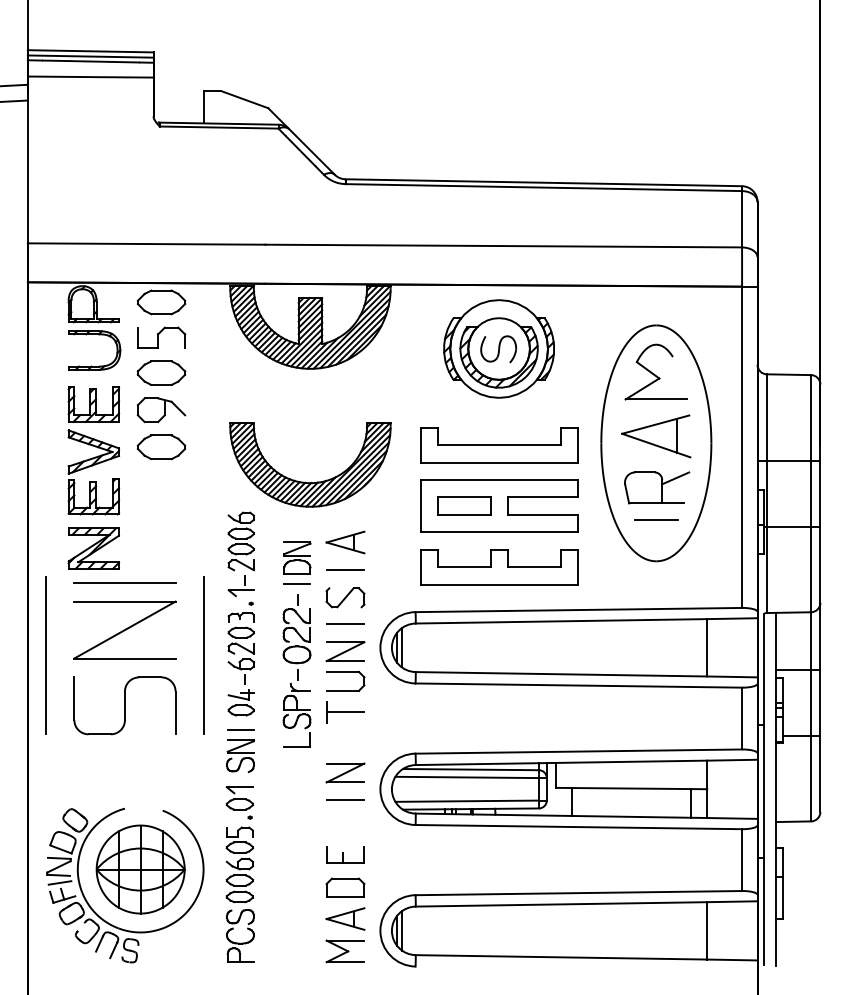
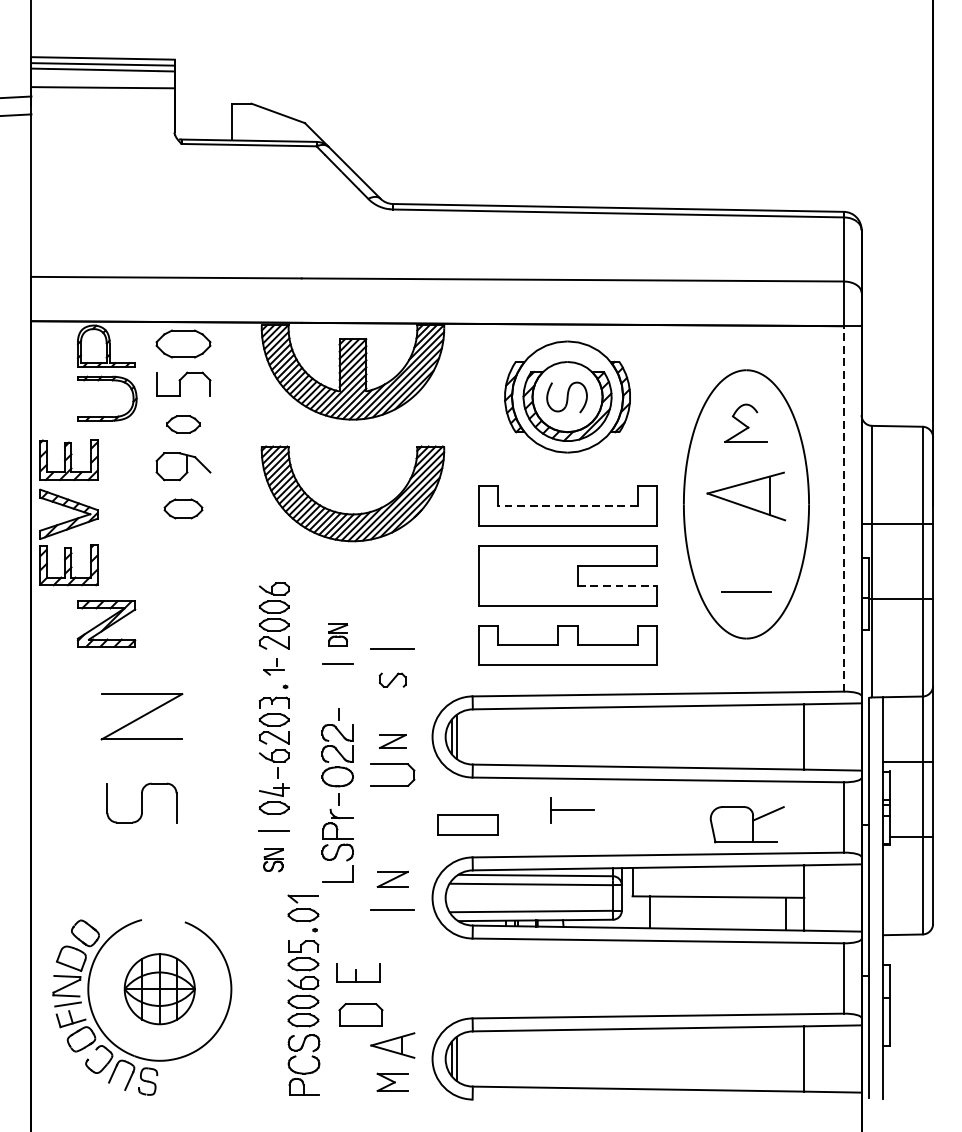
part: (655, 371) -> (745, 422), size x0.6
part: (161, 372) -> (183, 423), size x0.6
line: (499, 445) -> (568, 506), solid -> dashed
part: (161, 447) -> (183, 509), size x0.7
line: (742, 447) -> (844, 509), solid -> dashed
part: (93, 450) -> (68, 512), moved
part: (305, 481) -> (347, 512), moved
part: (657, 487) -> (747, 824), moved
part: (464, 505) -> (467, 824), moved
line: (543, 514) -> (618, 585), solid -> dashed
part: (345, 542) -> (392, 617), removed
part: (297, 557) -> (338, 634), size x0.6
line: (124, 582) -> (141, 662), removed
part: (240, 585) -> (273, 666), size x0.7
part: (345, 597) -> (392, 679), size x0.6
line: (345, 624) -> (392, 710), removed
part: (124, 629) -> (141, 716), size x0.7
part: (345, 651) -> (392, 741), size x0.6
line: (46, 655) -> (52, 745), removed
line: (203, 655) -> (231, 745), removed
part: (296, 670) -> (337, 794), moved
part: (124, 705) -> (141, 802), size x0.6
part: (345, 712) -> (572, 810), moved
part: (240, 756) -> (273, 860), size x0.6
part: (345, 772) -> (392, 878), size x0.7
part: (345, 854) -> (358, 972), moved
part: (140, 869) -> (159, 989), size x0.7
part: (239, 874) -> (302, 994), moved
part: (345, 887) -> (360, 1014), moved
part: (344, 951) -> (391, 1082), size x0.7

